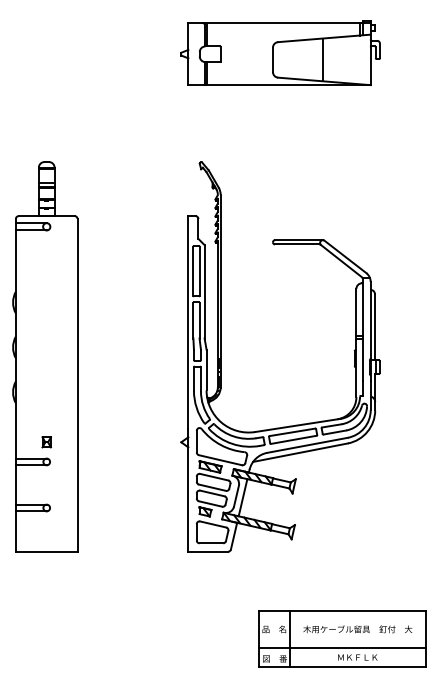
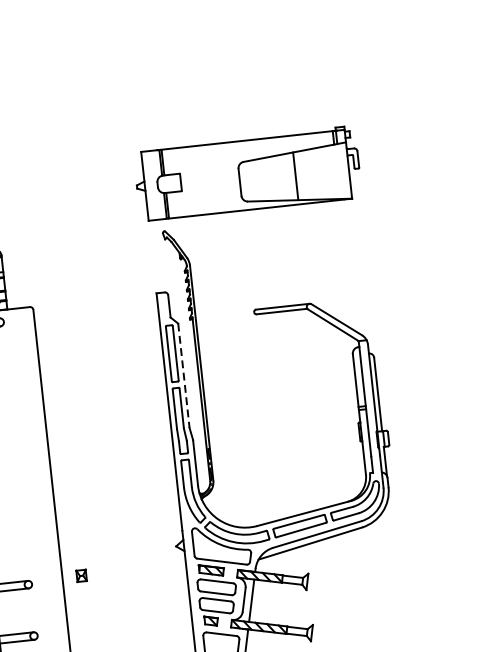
part: (280, 52) -> (247, 173), moved
line: (204, 291) -> (183, 375), solid -> dashed
part: (46, 442) -> (81, 576), moved

